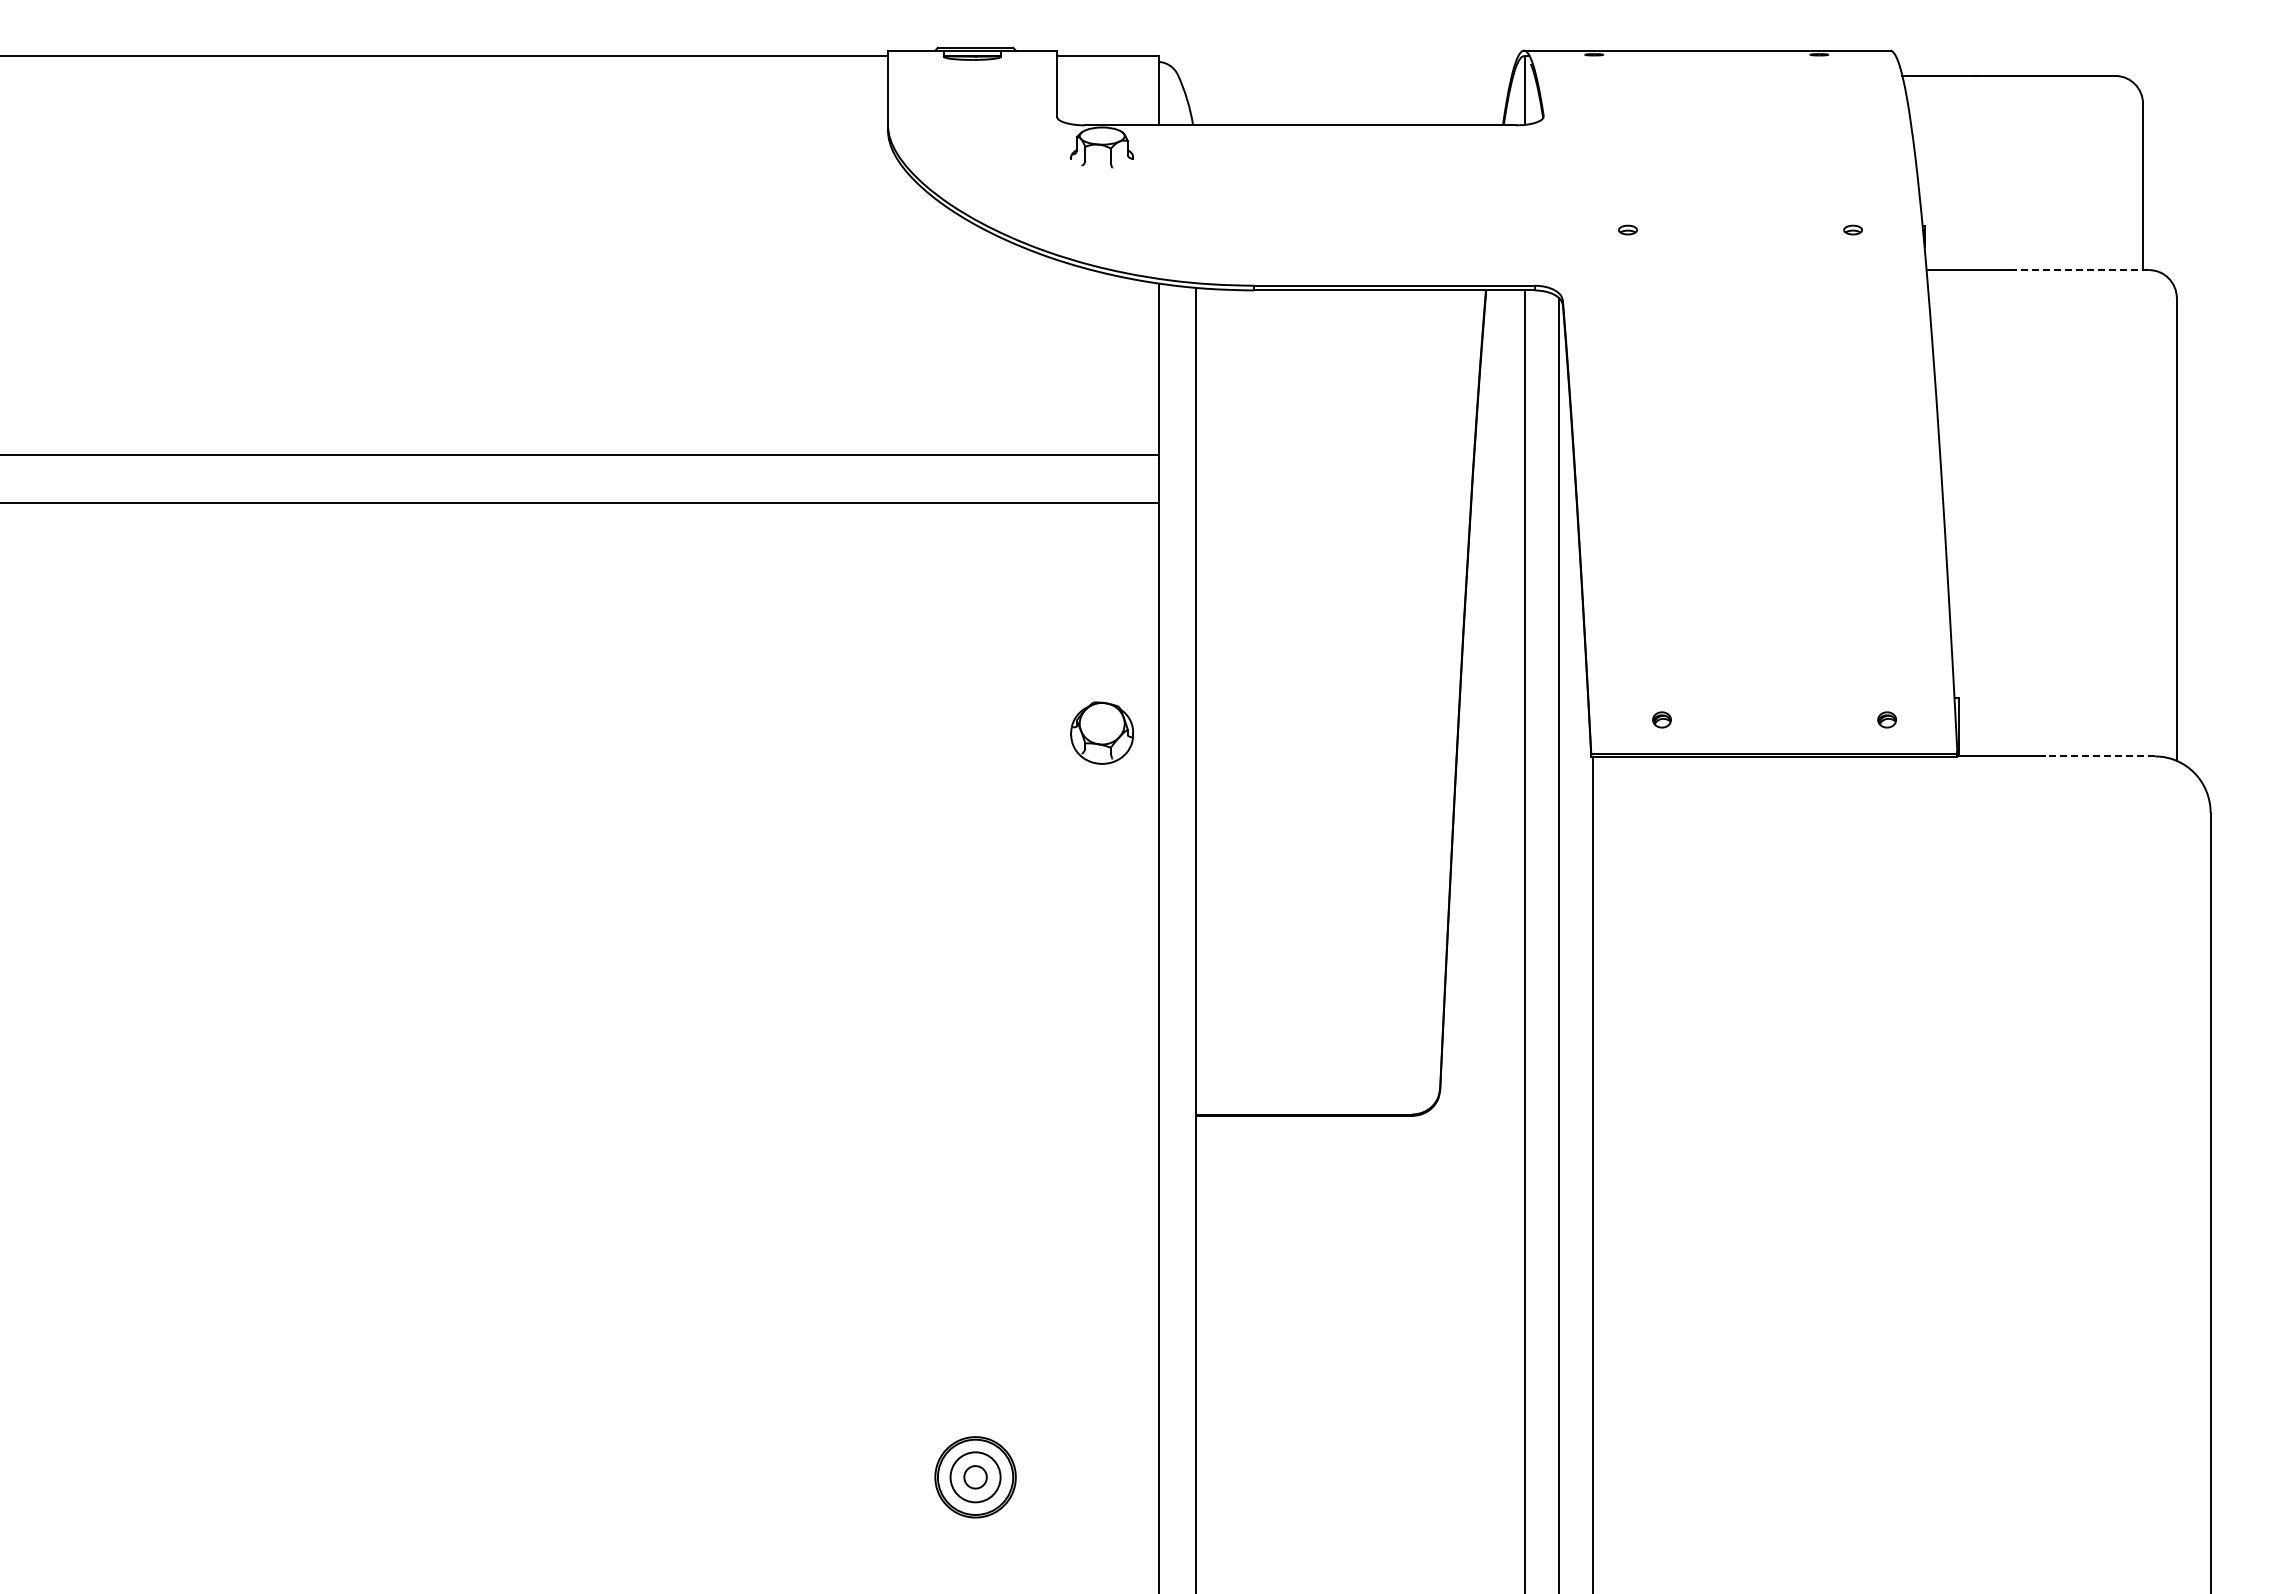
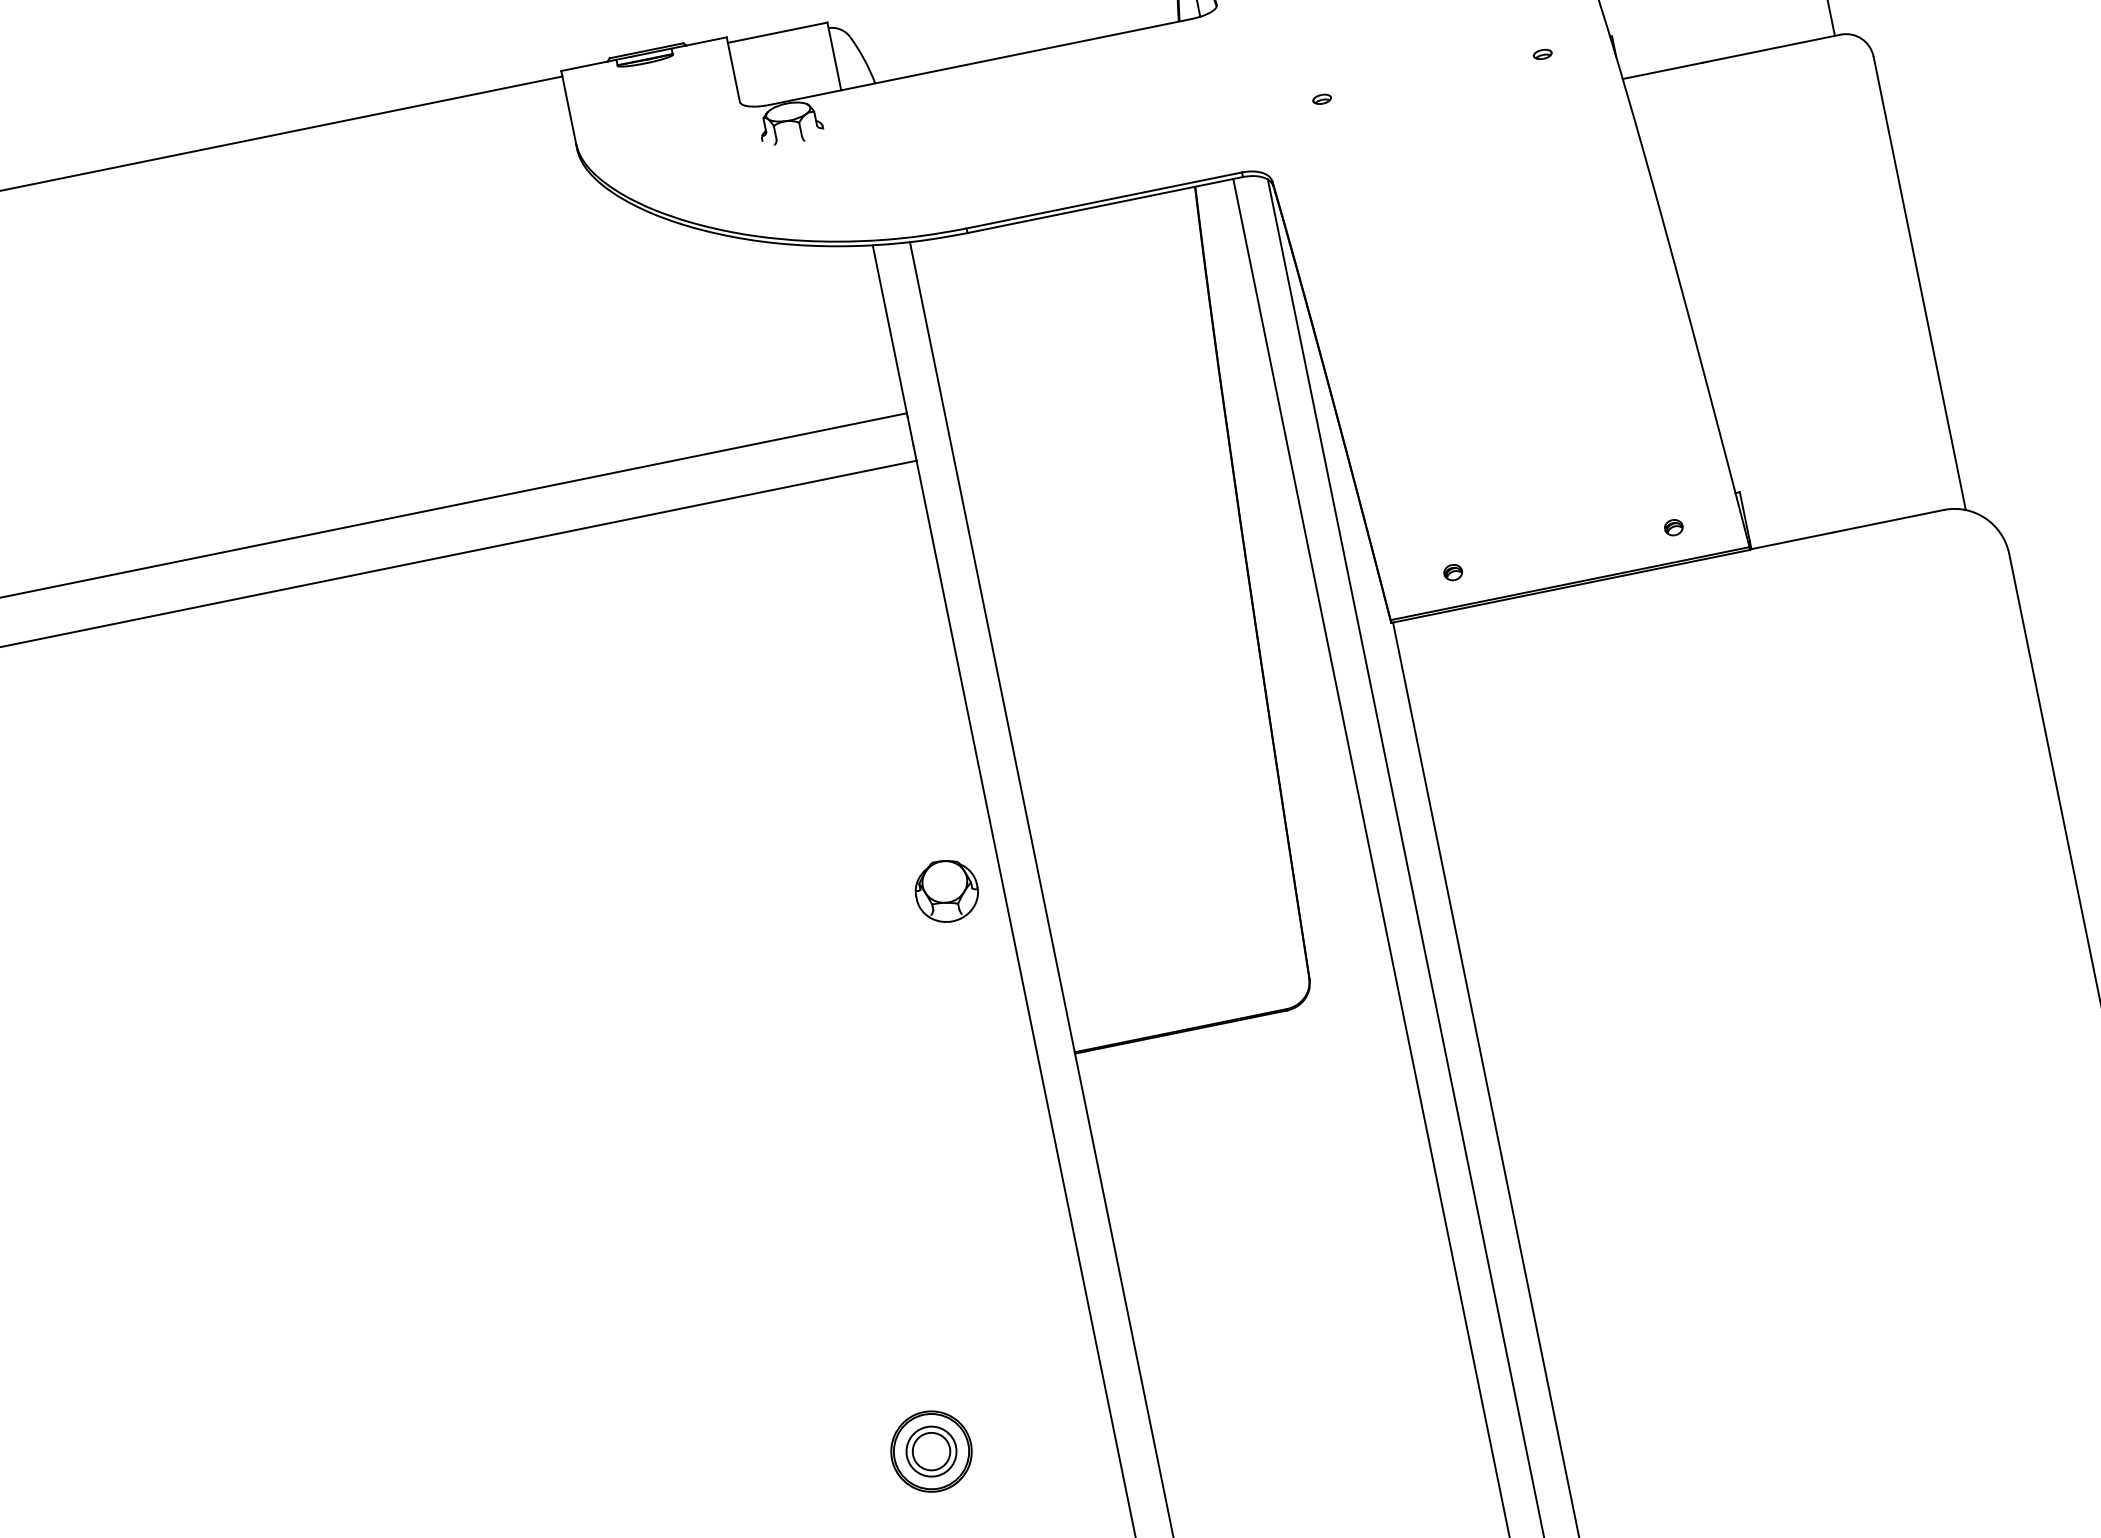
line: (2080, 270) -> (1773, 48), dashed -> solid
part: (1101, 732) -> (945, 890), moved
line: (2099, 756) -> (1889, 521), dashed -> solid
circle: (975, 1477) -> (931, 1451), size x1.67

